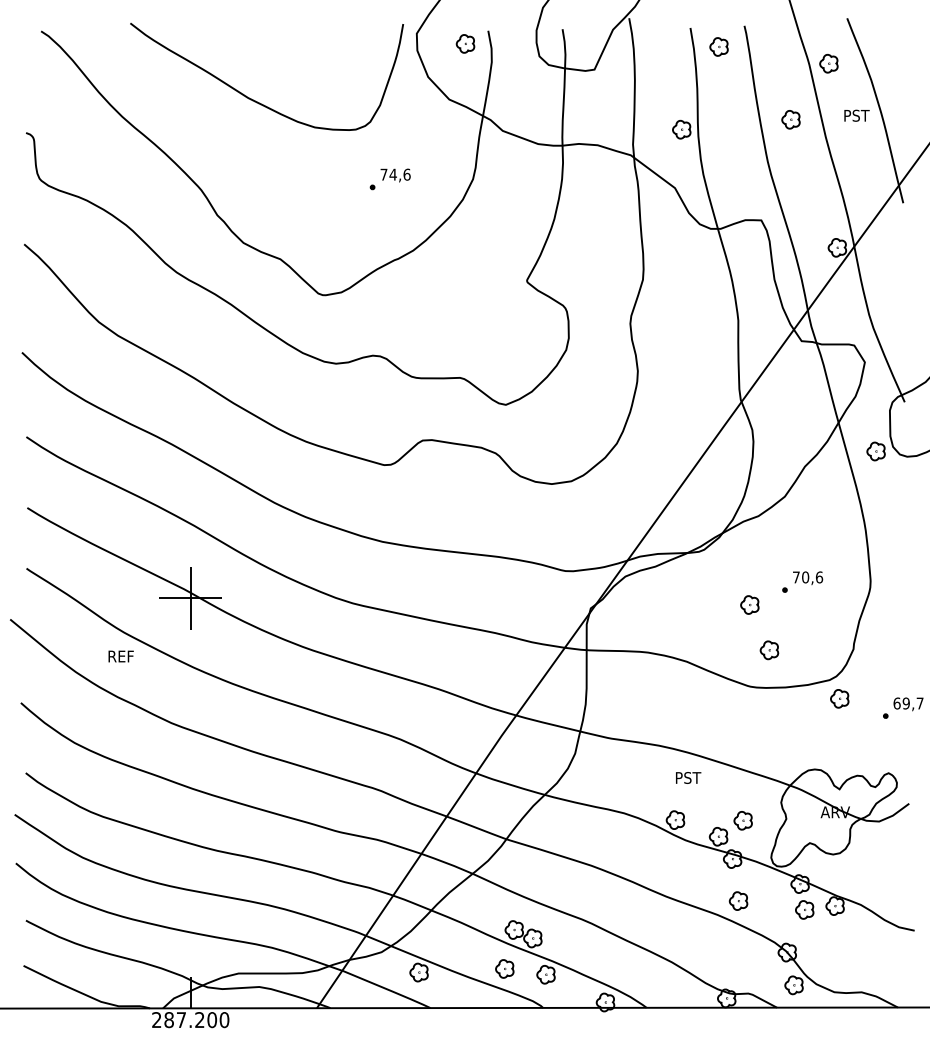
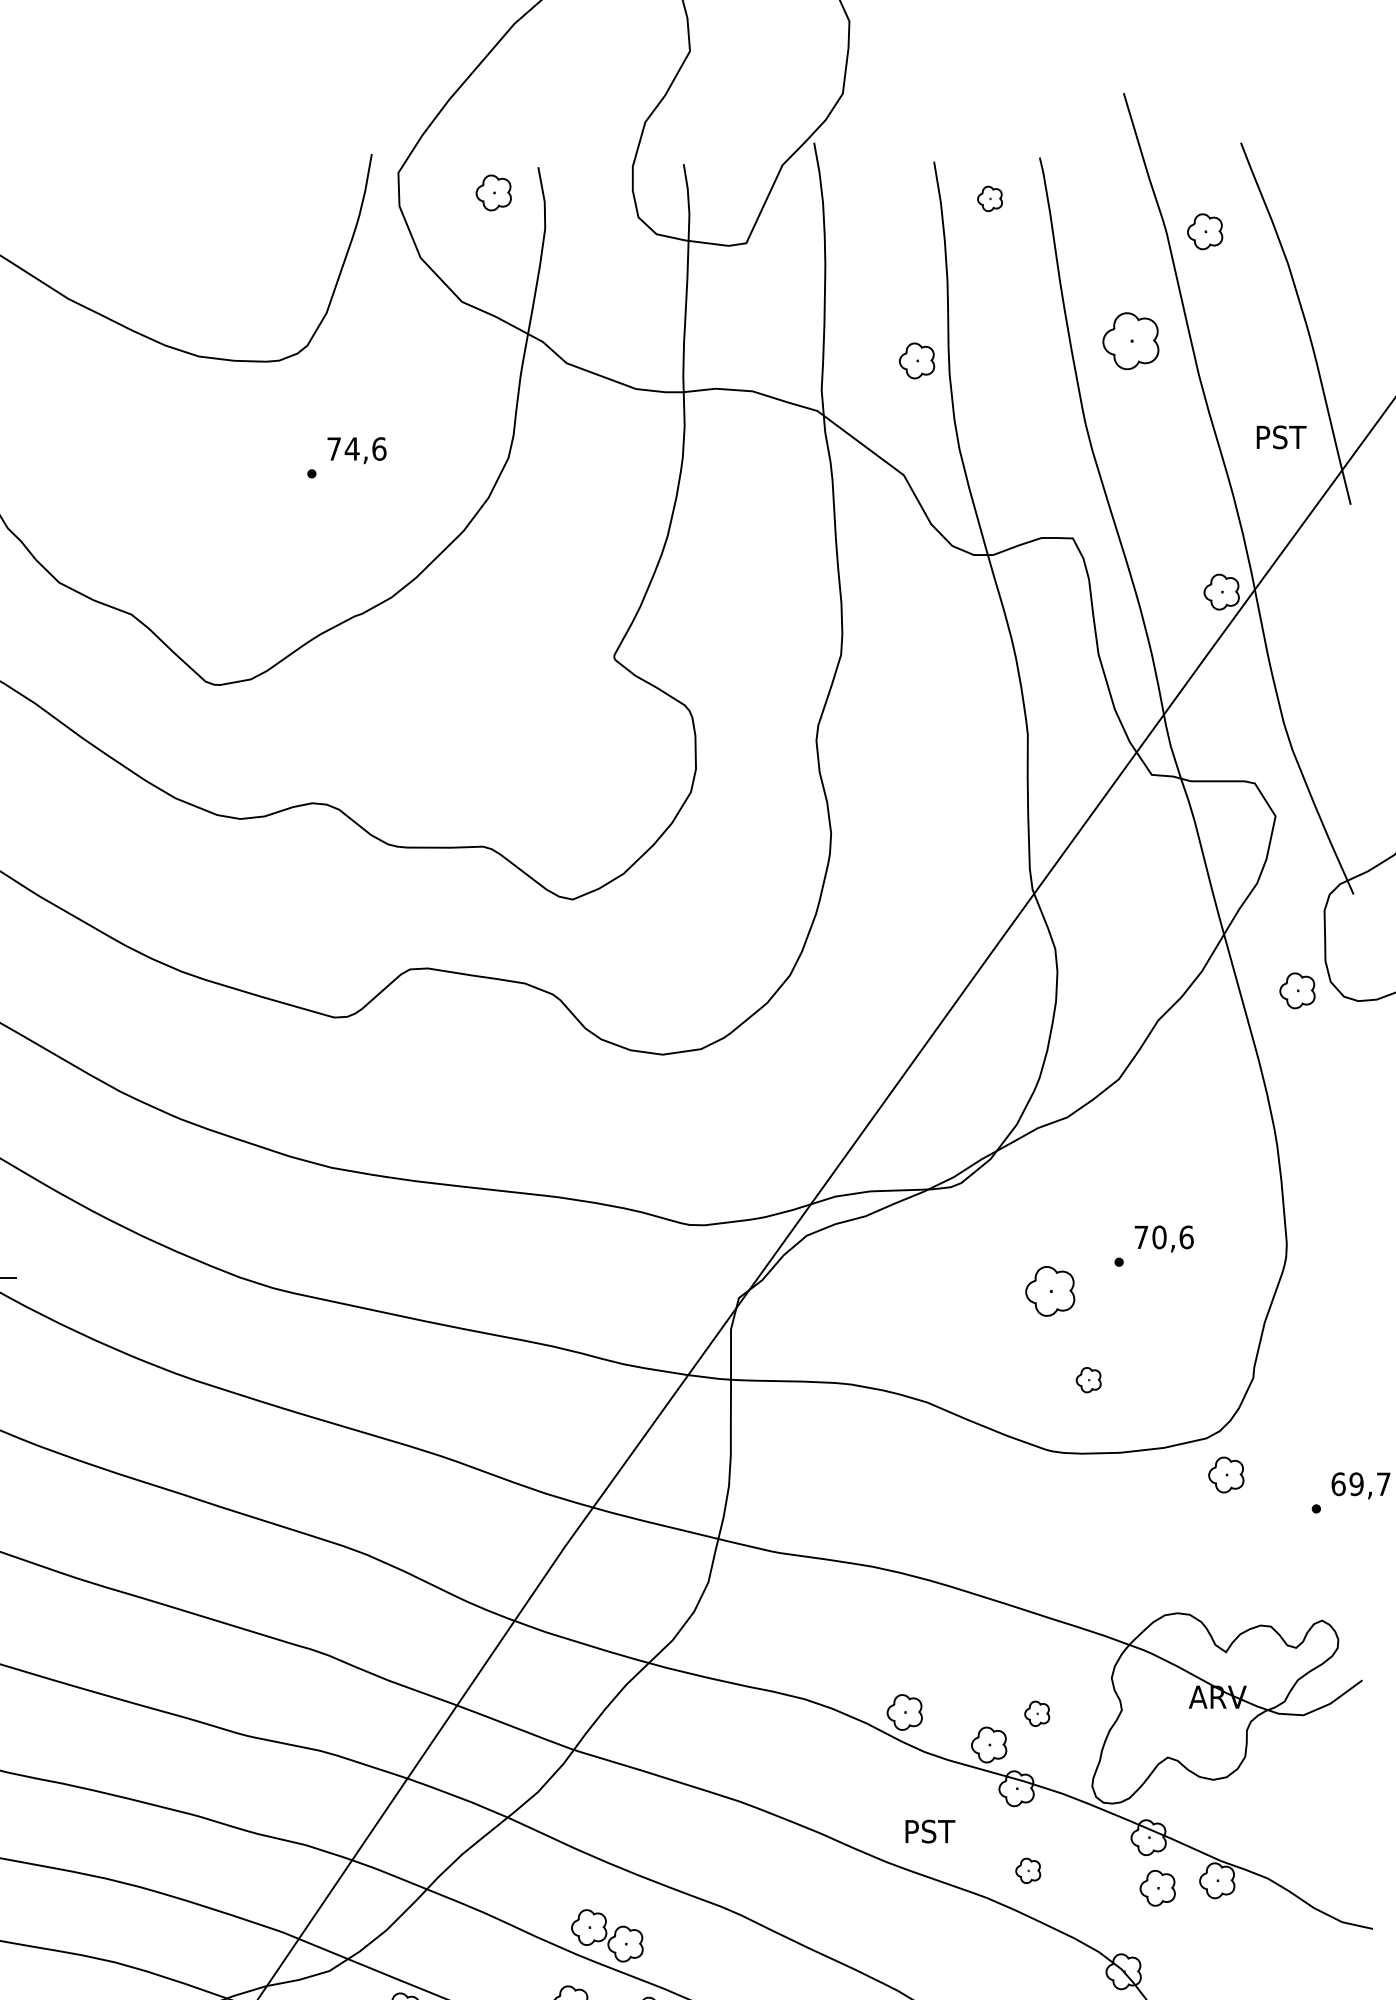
part: (718, 46) -> (988, 198), size x0.7
text: (856, 115) -> (1280, 436), moved
part: (790, 119) -> (1129, 340), size x1.6
part: (749, 604) -> (1049, 1290), size x1.4
part: (769, 650) -> (1088, 1380), size x0.7
text: (688, 777) -> (930, 1830), moved
part: (742, 820) -> (1035, 1713), size x0.7
part: (738, 900) -> (1028, 1869), size x0.7

